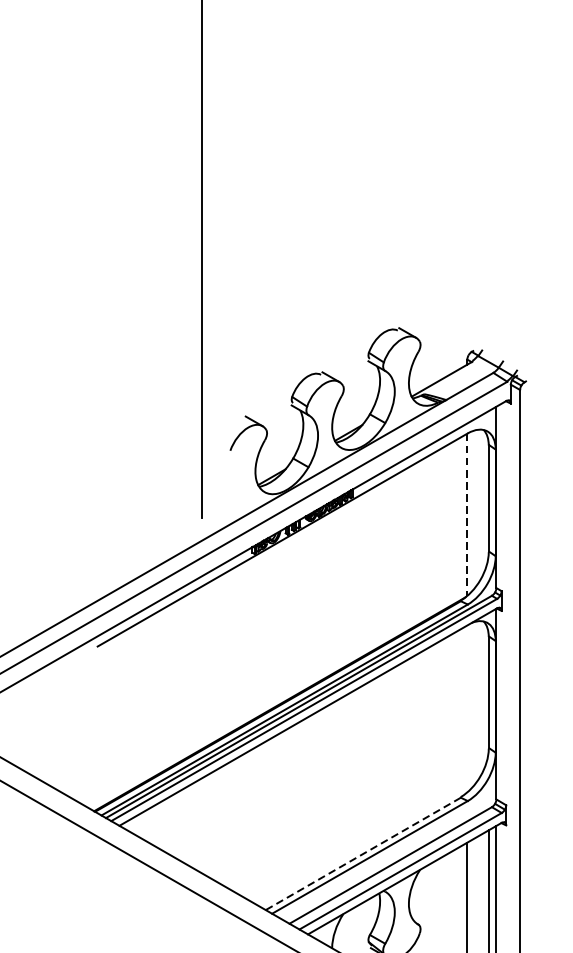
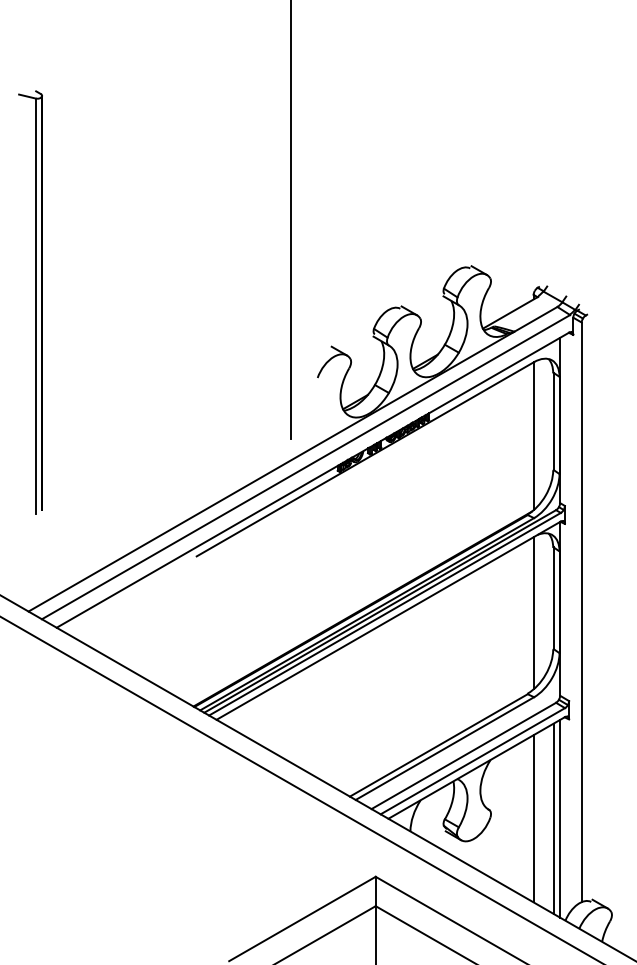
line: (467, 514) -> (533, 436), dashed -> solid
line: (467, 709) -> (533, 613), added
line: (362, 854) -> (438, 745), dashed -> solid

